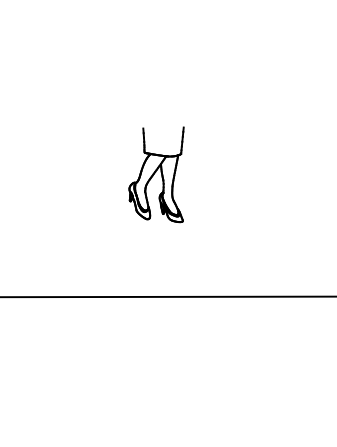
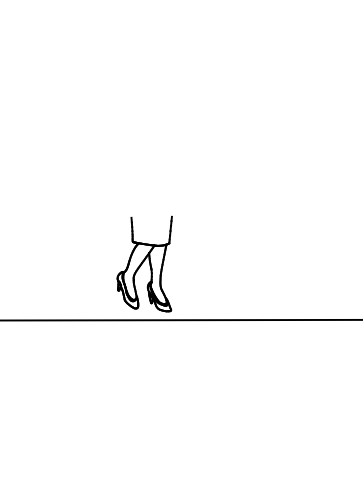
part: (156, 174) -> (144, 263), moved

